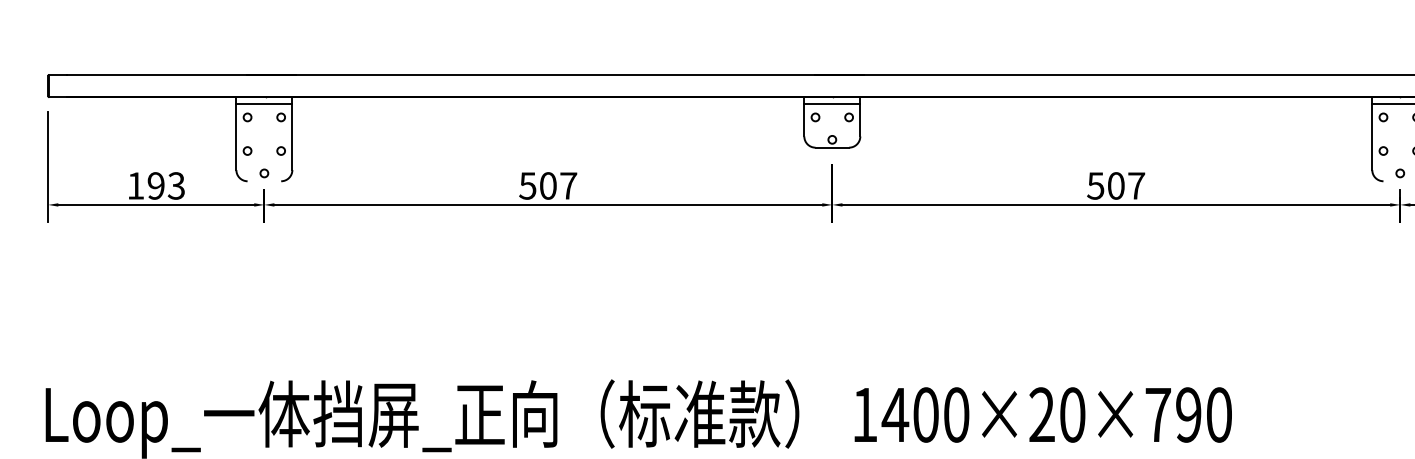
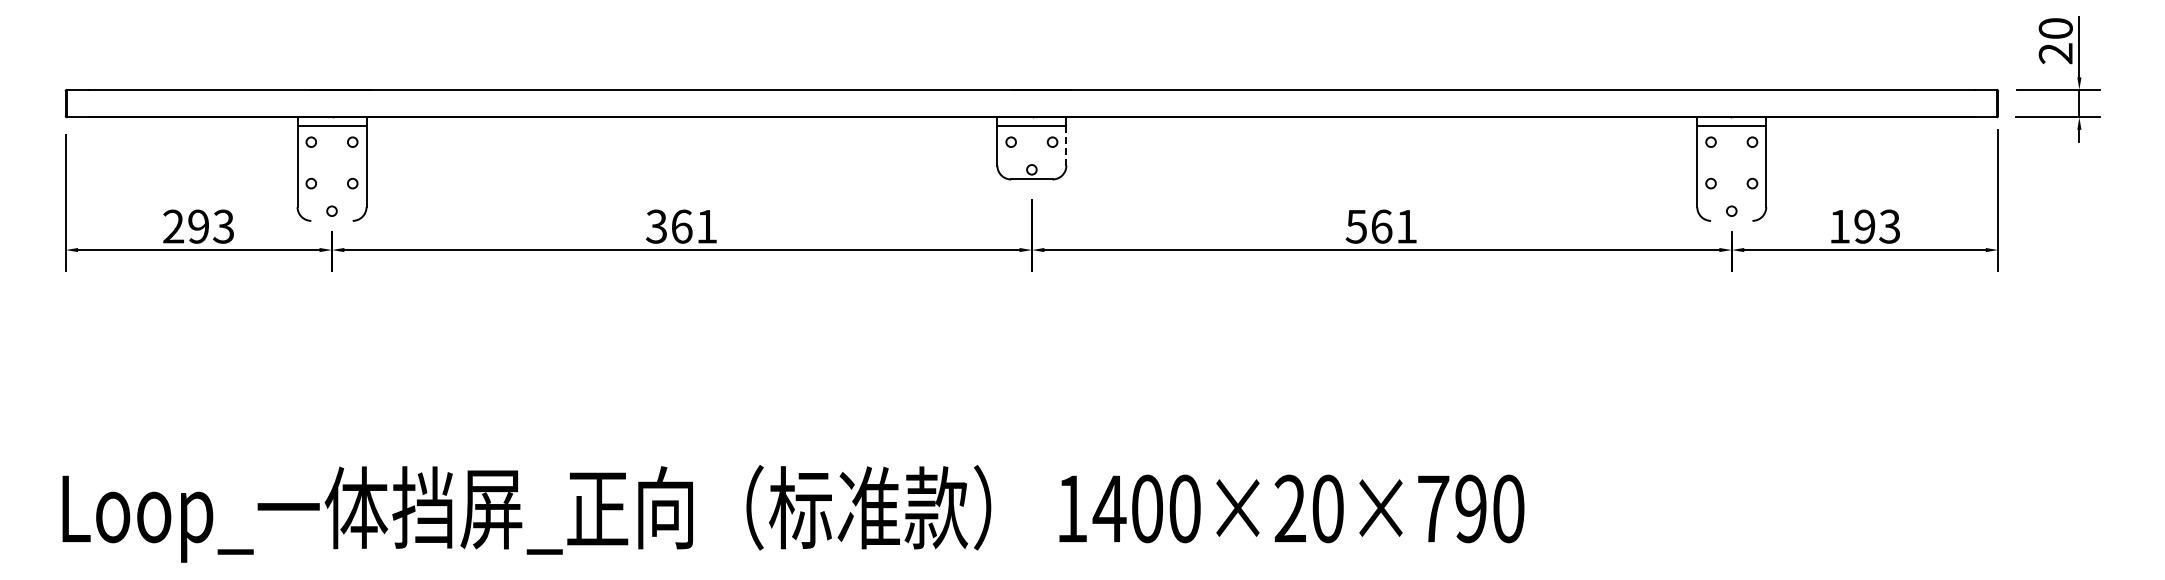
line: (860, 120) -> (1066, 146), solid -> dashed
text: (135, 185) -> (173, 226), 193 -> 293
text: (547, 185) -> (681, 226), 507 -> 361
text: (1126, 185) -> (1394, 226), 507 -> 561

